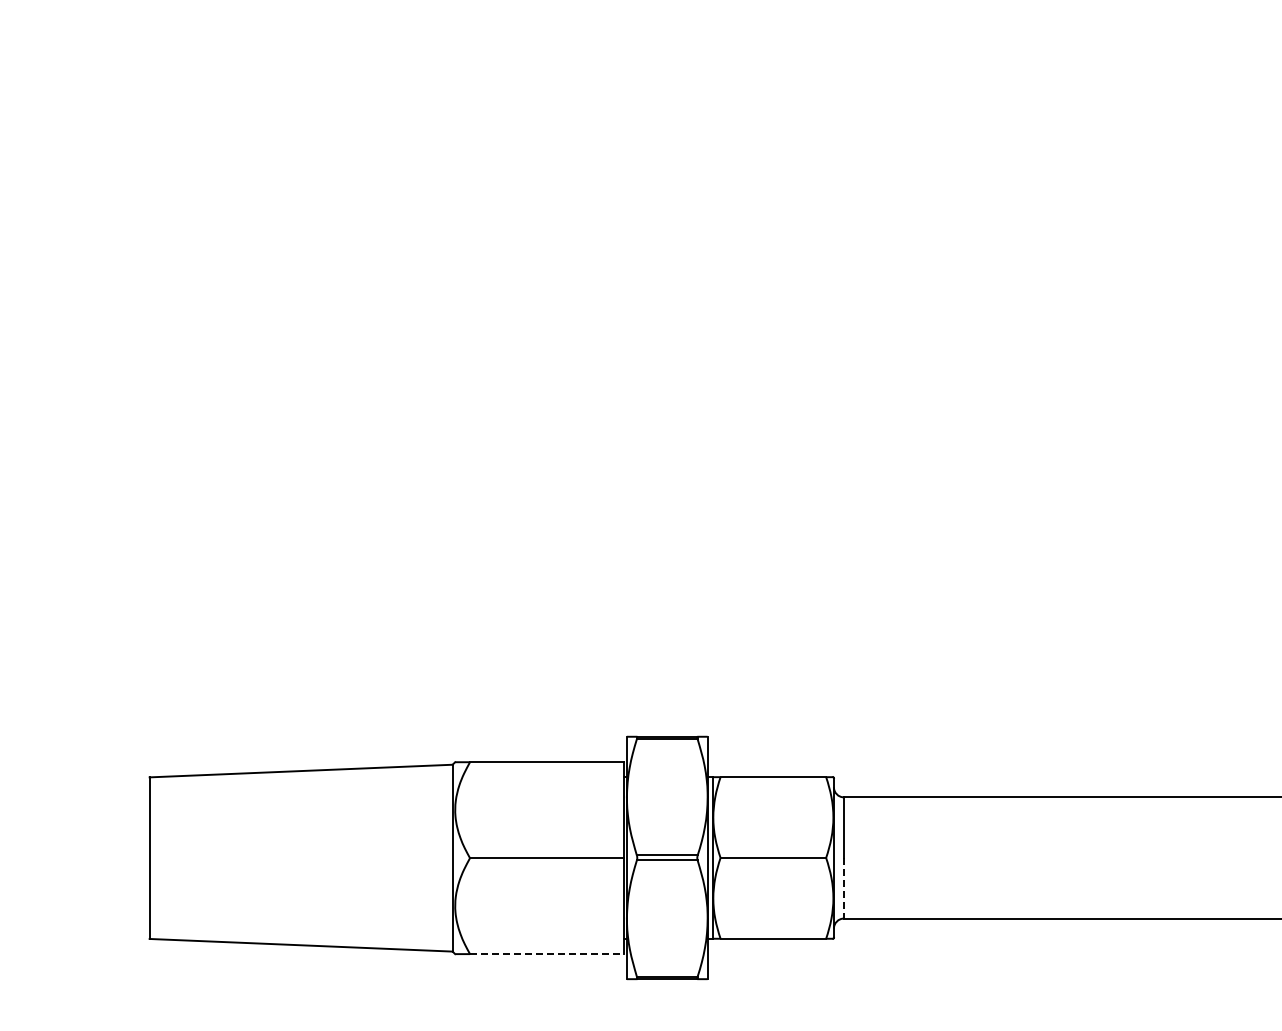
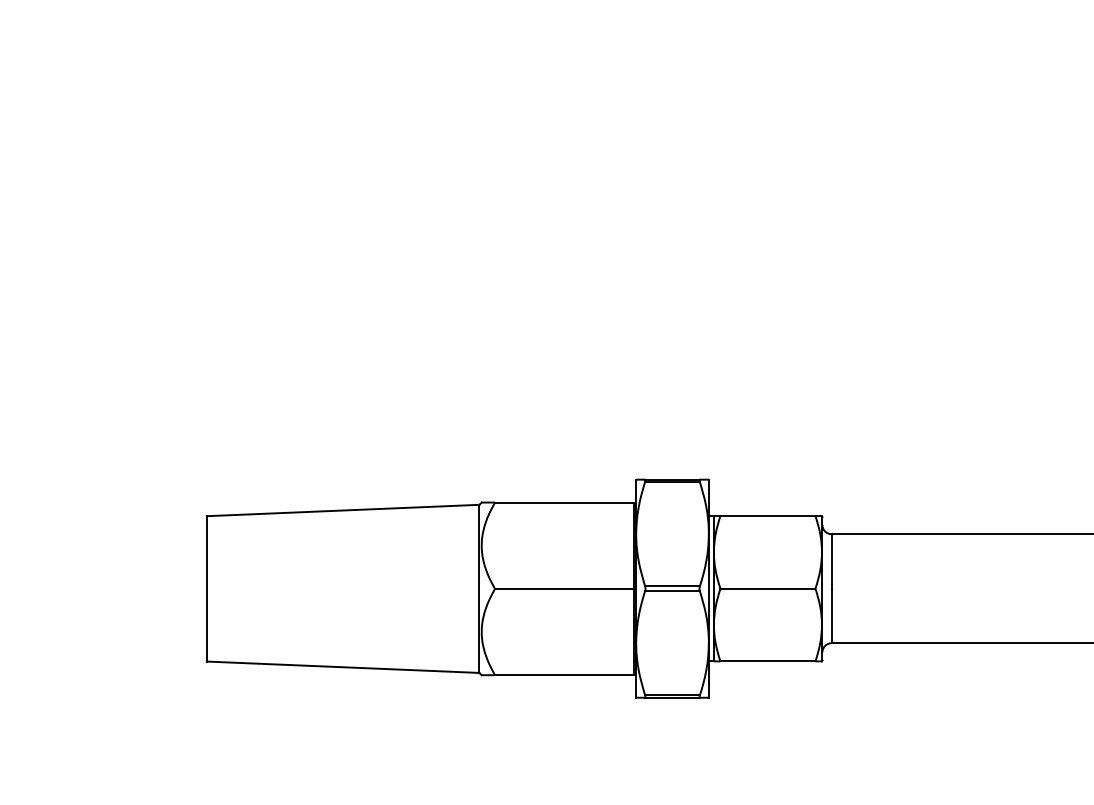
line: (844, 888) -> (831, 616), dashed -> solid
line: (547, 954) -> (564, 675), dashed -> solid

